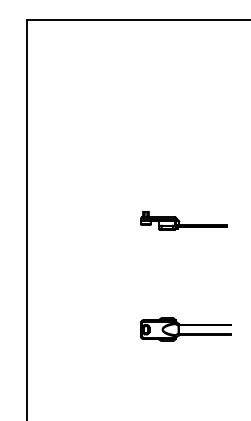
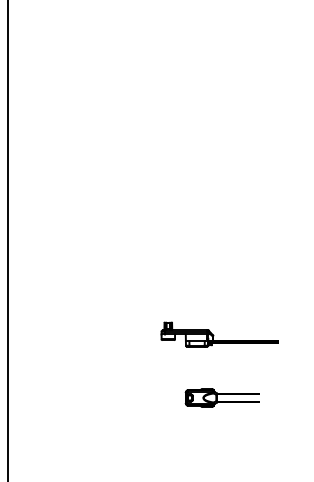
part: (183, 220) -> (219, 334), moved
part: (185, 329) -> (221, 397), size x0.6

